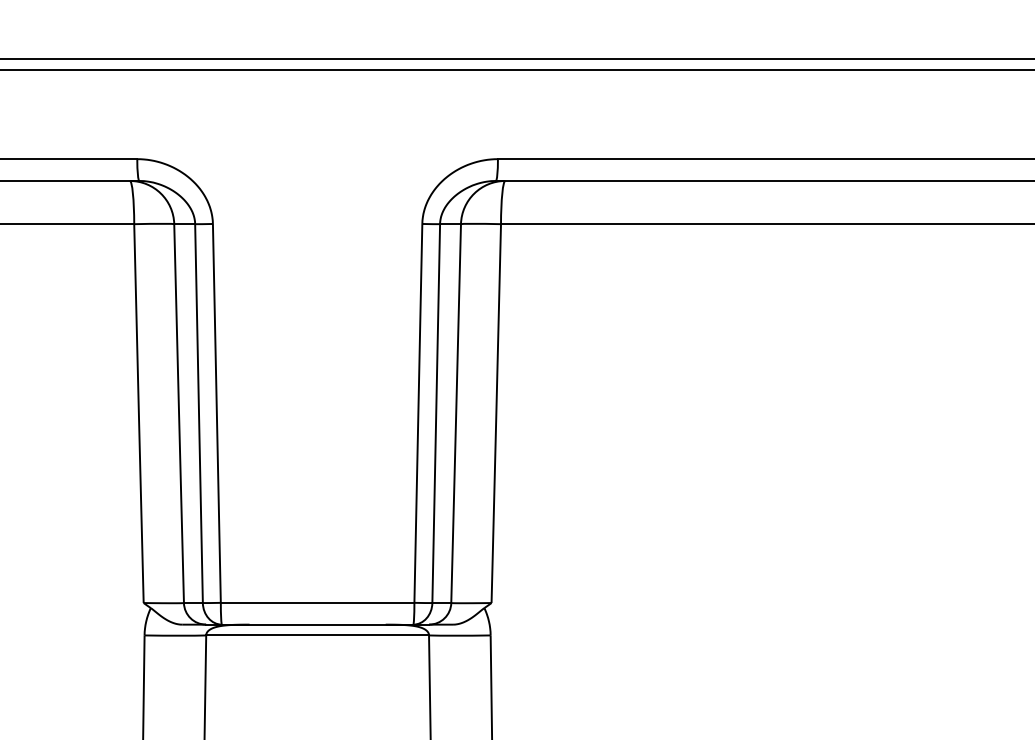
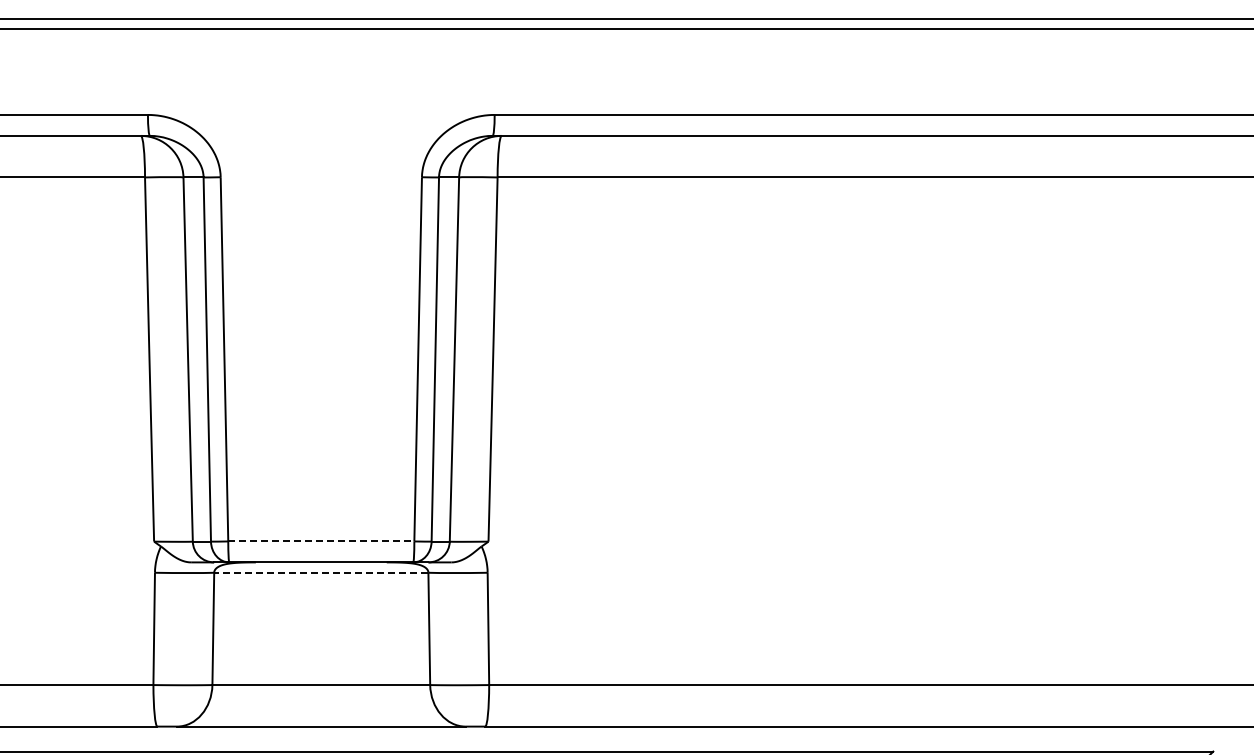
line: (317, 602) -> (321, 541), solid -> dashed
line: (316, 635) -> (320, 572), solid -> dashed

